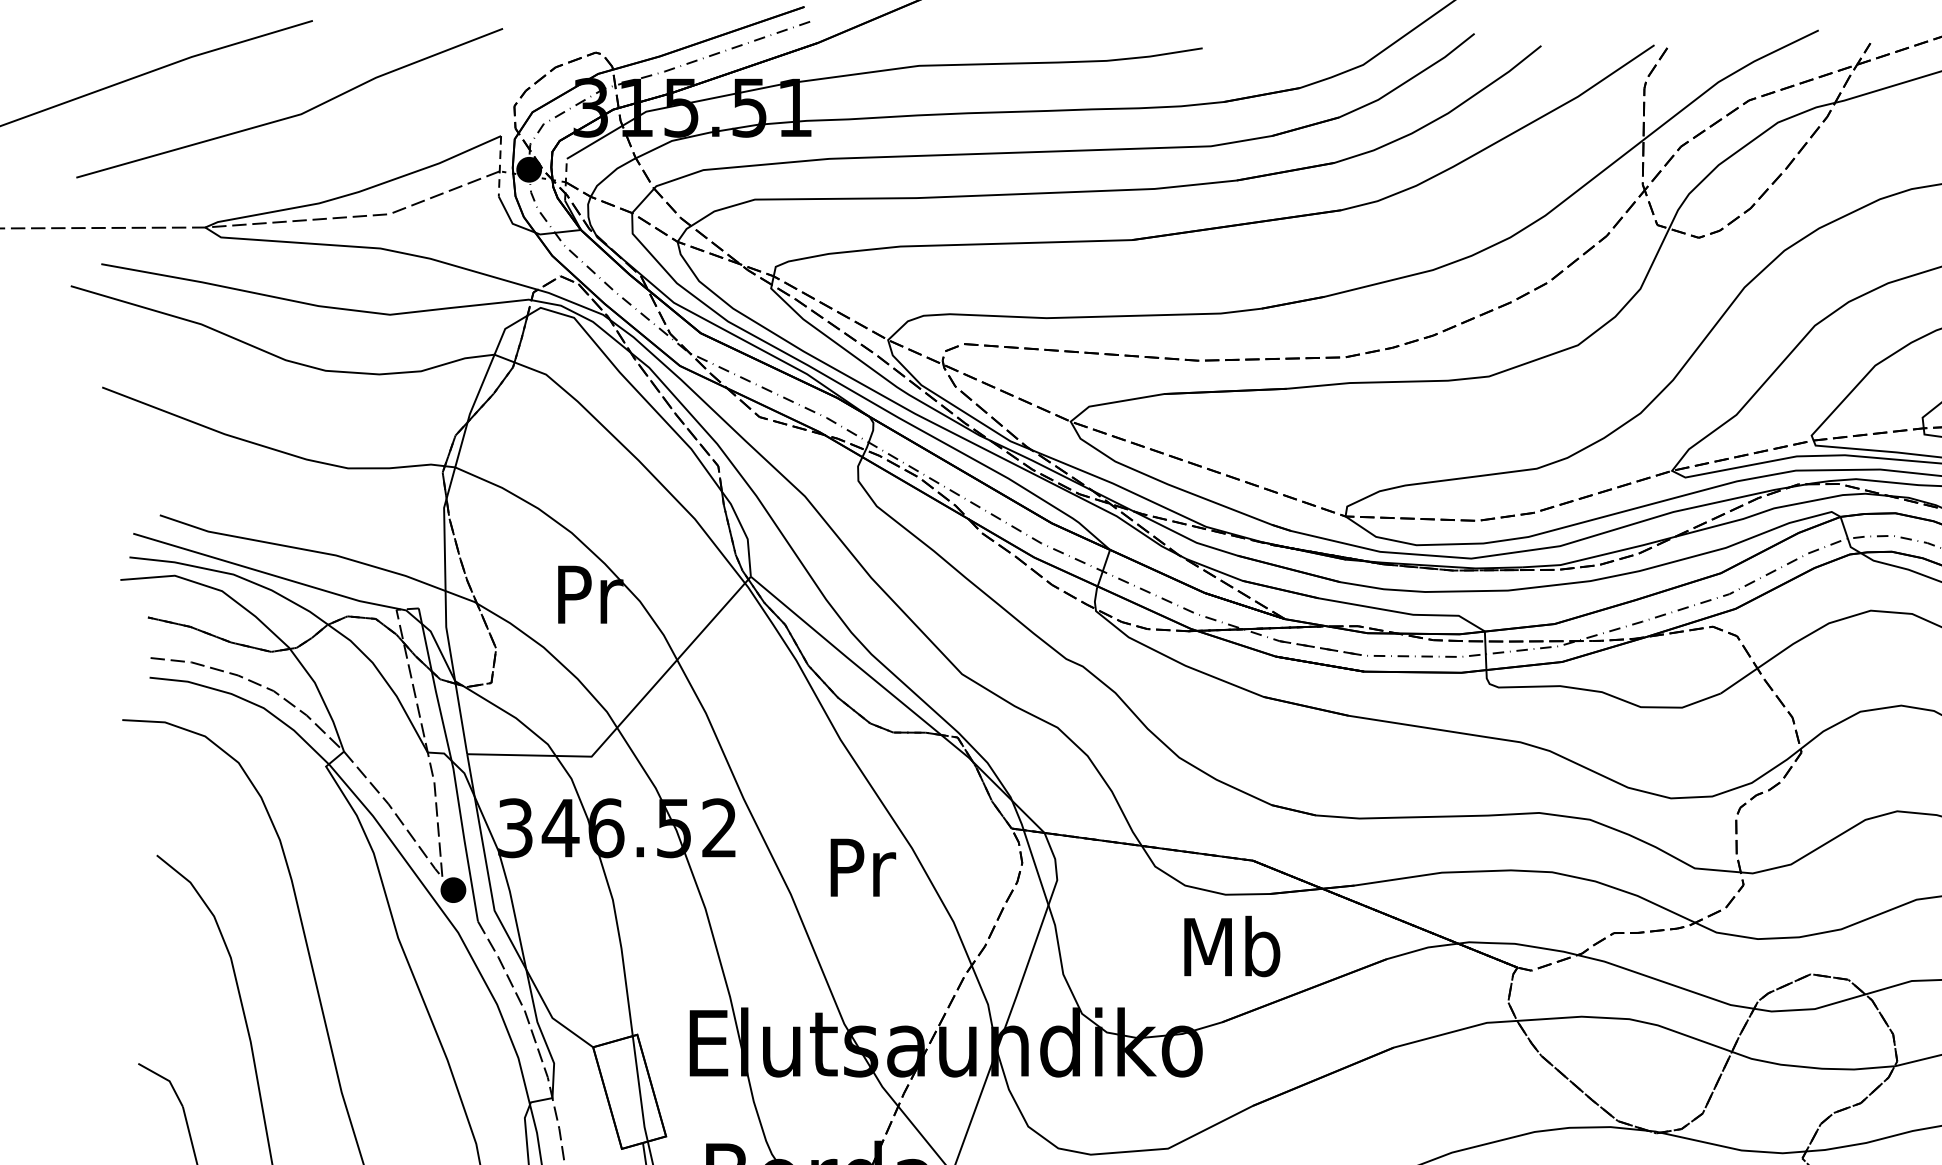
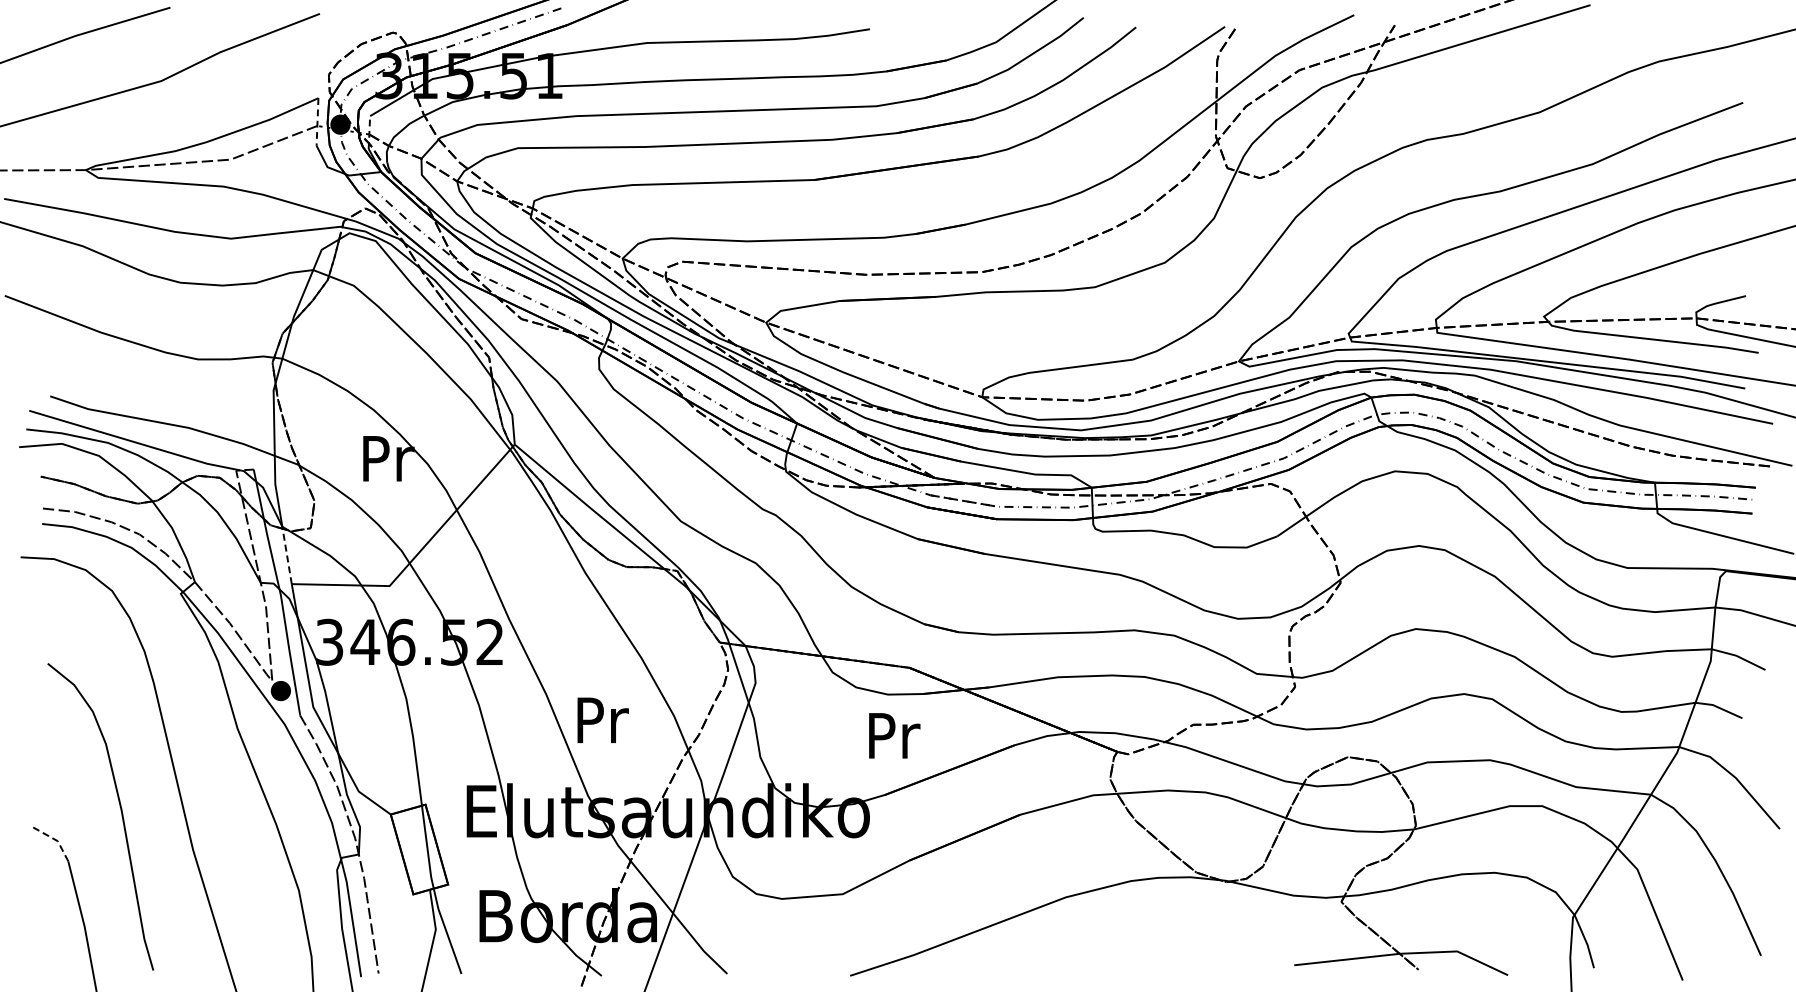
line: (461, 717) -> (287, 555), solid -> dashed
text: (862, 866) -> (602, 719), moved
text: (1231, 946) -> (892, 735), Mb -> Pr
line: (167, 1080) -> (56, 840), solid -> dashed

